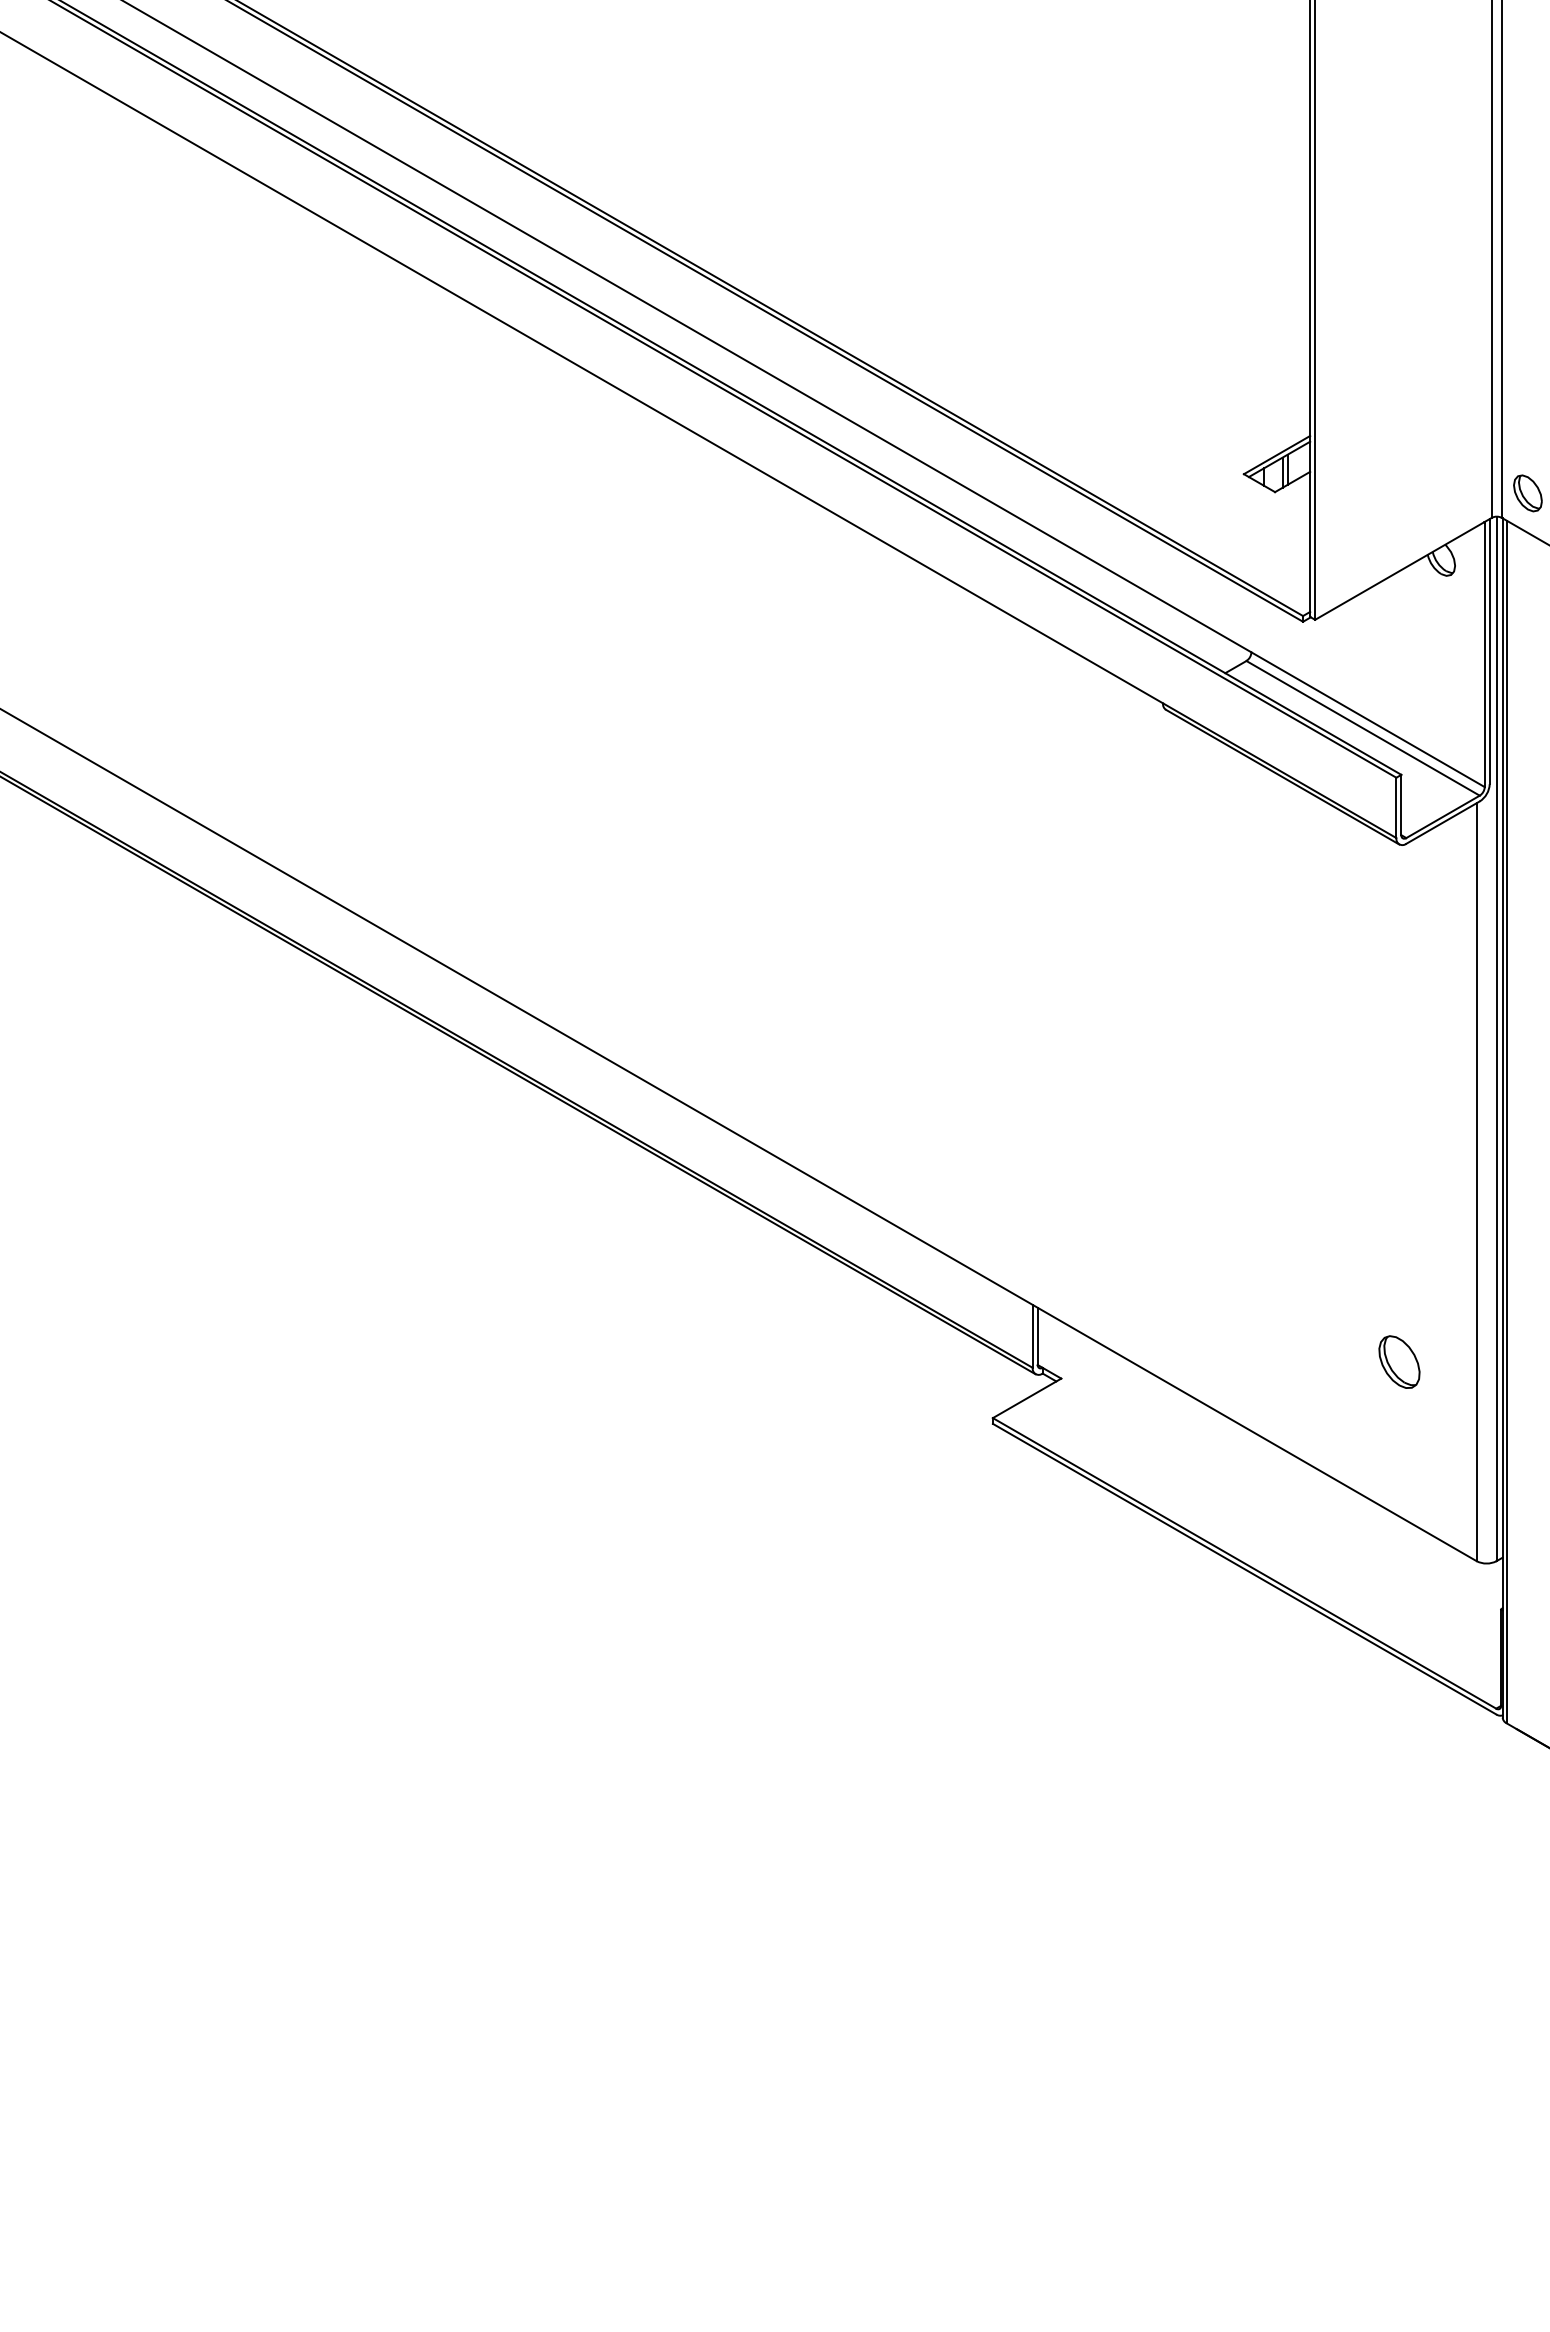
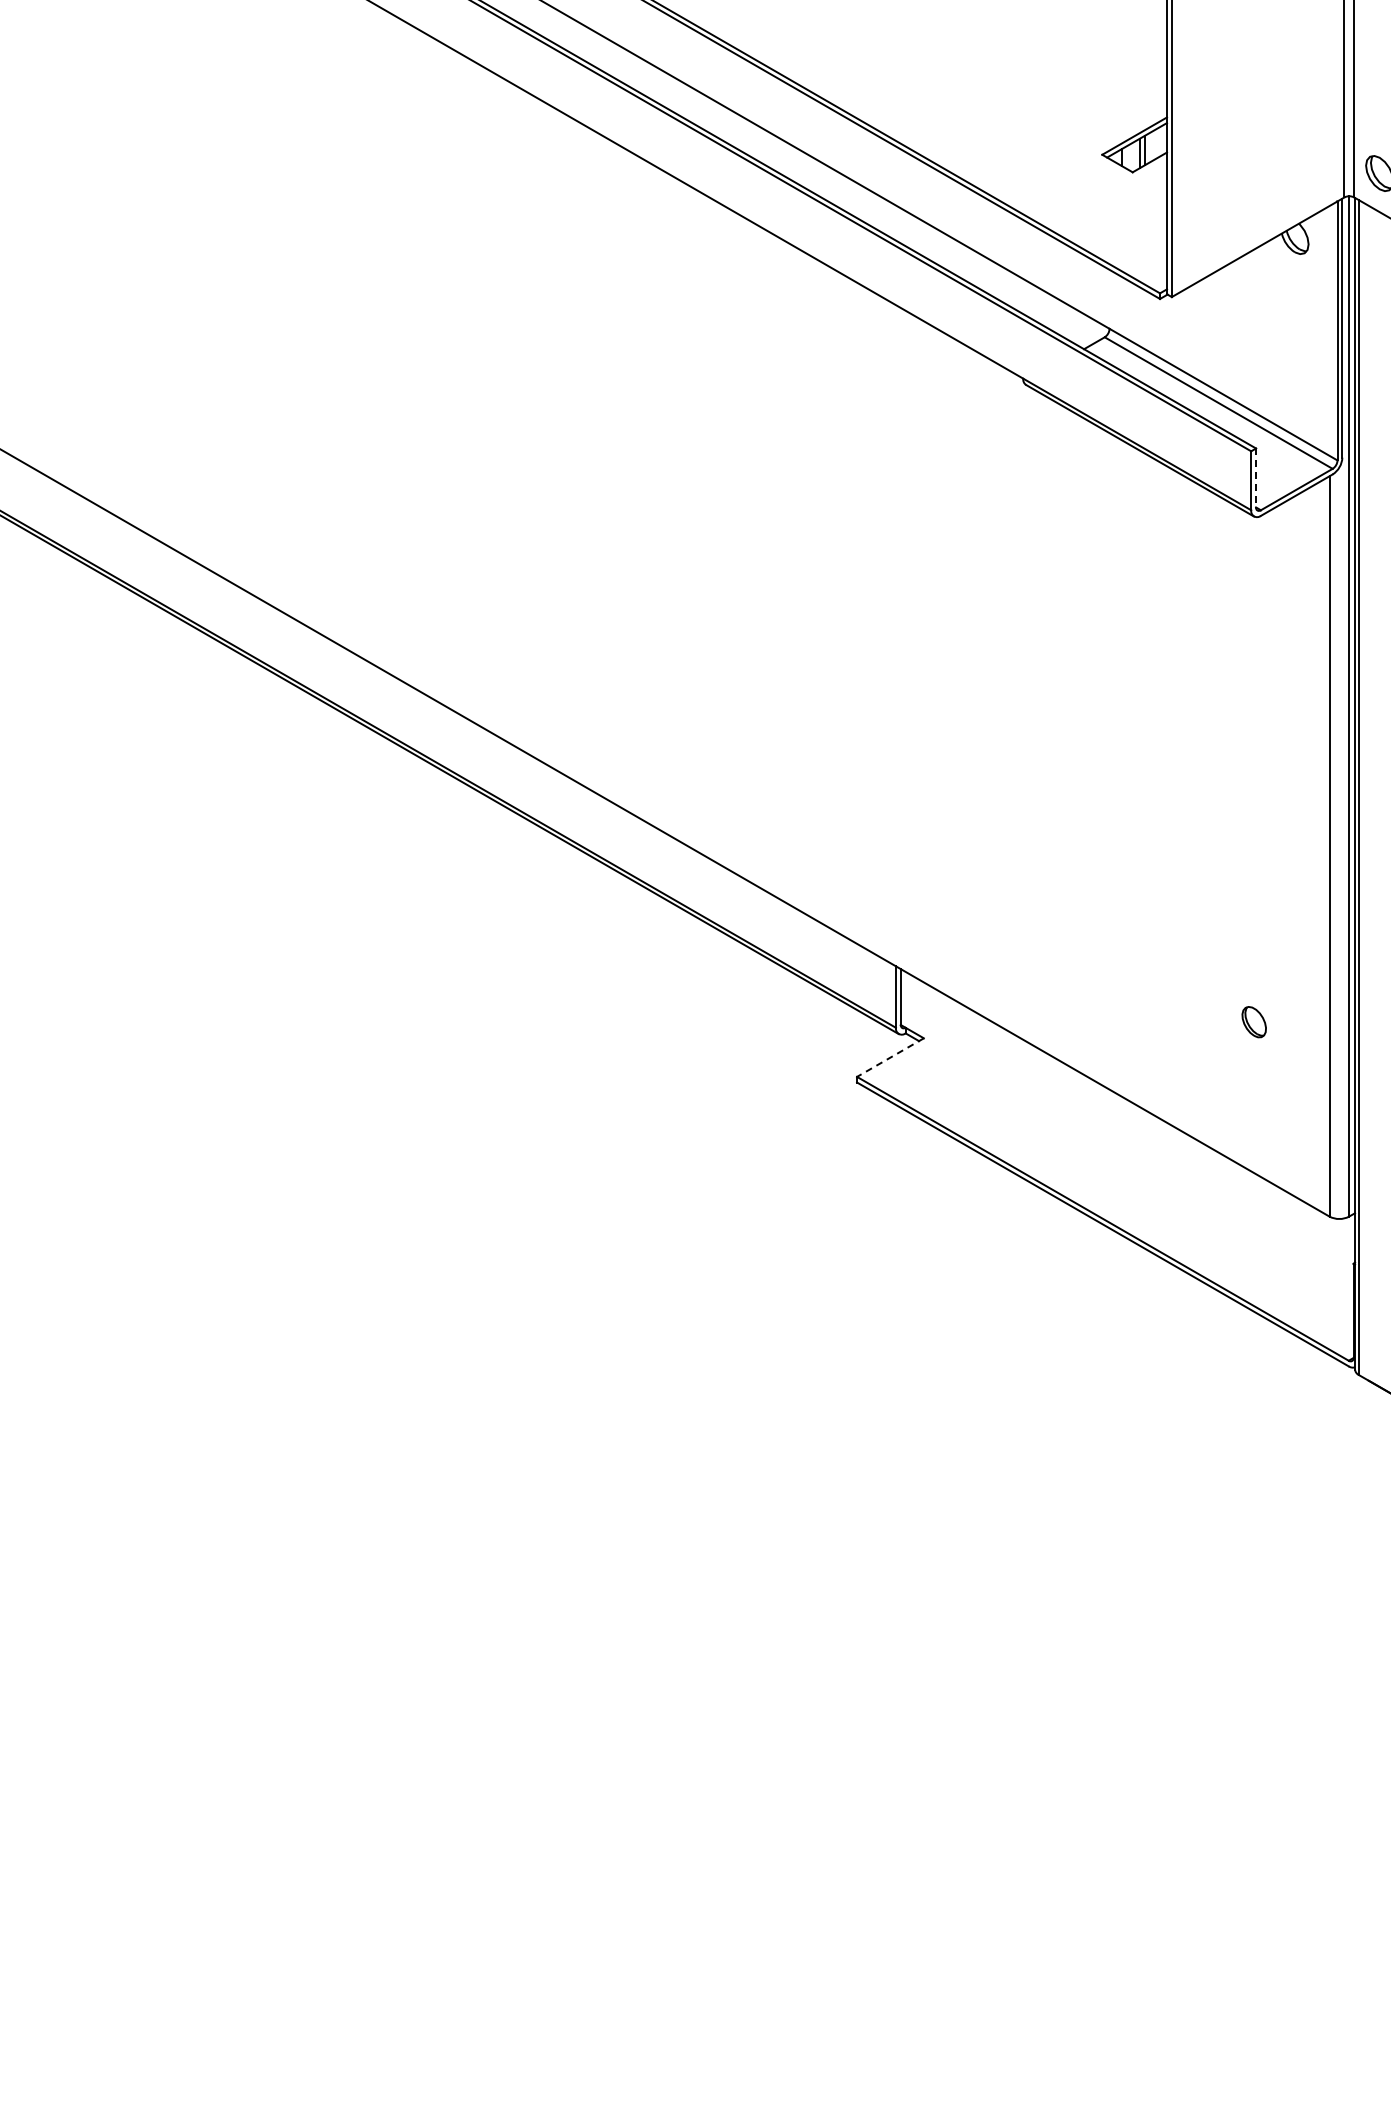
line: (1401, 805) -> (1256, 478), solid -> dashed
part: (1399, 1361) -> (1254, 1021), size x0.6
line: (1026, 1398) -> (889, 1057), solid -> dashed

